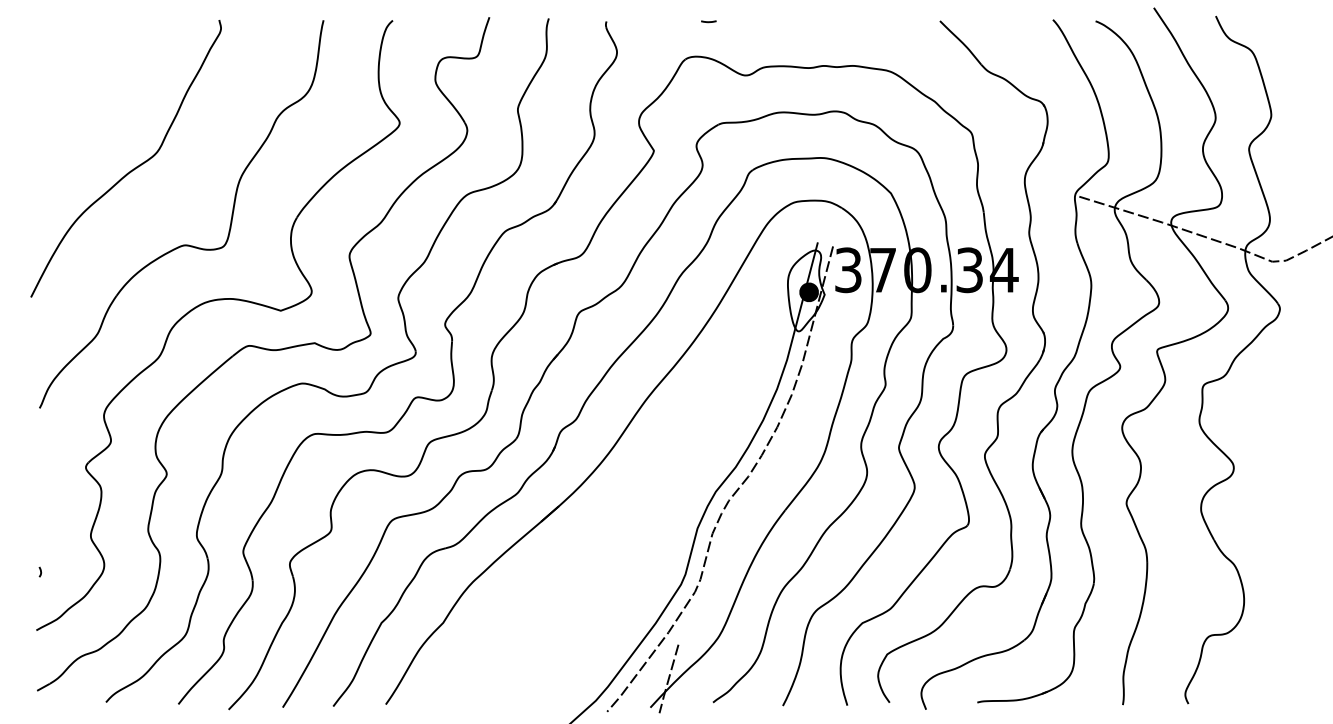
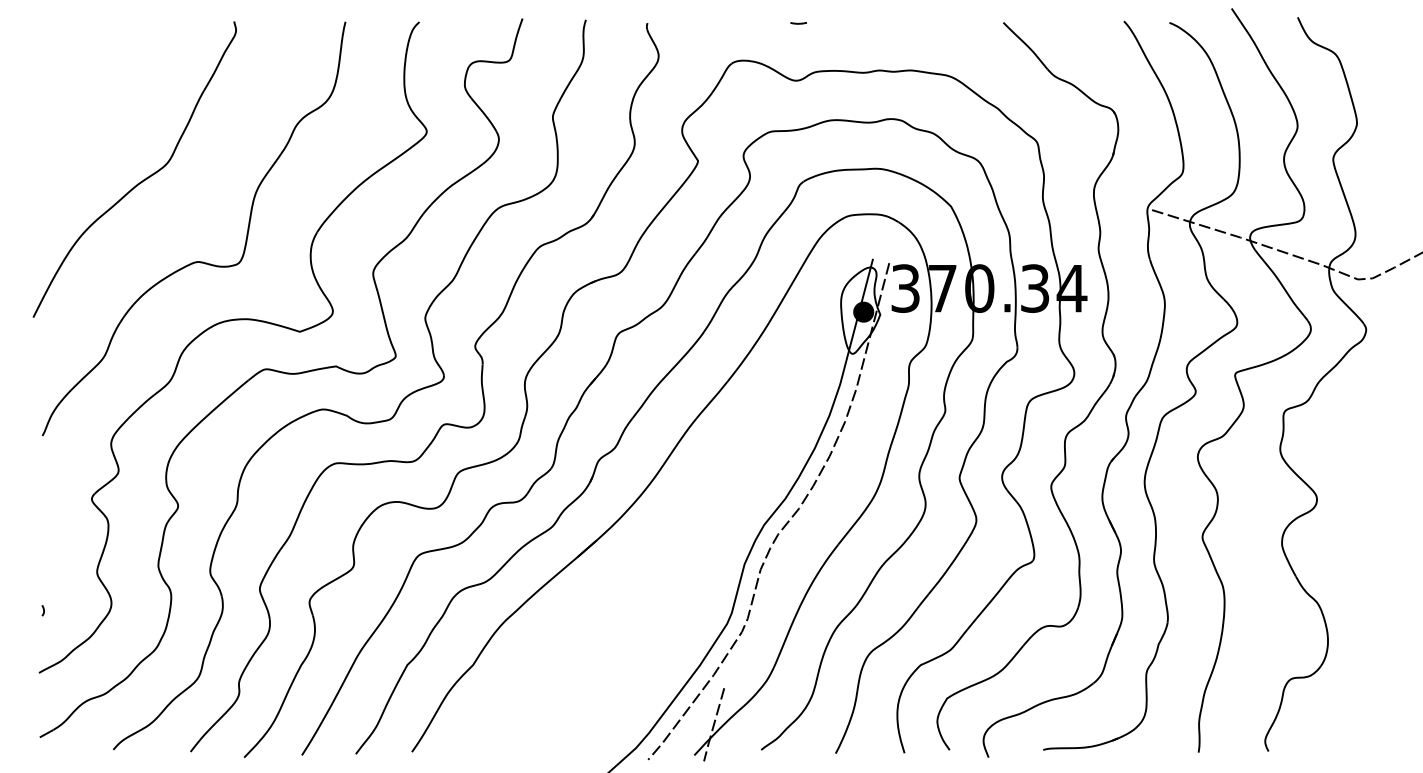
line: (708, 21) -> (798, 23), moved

